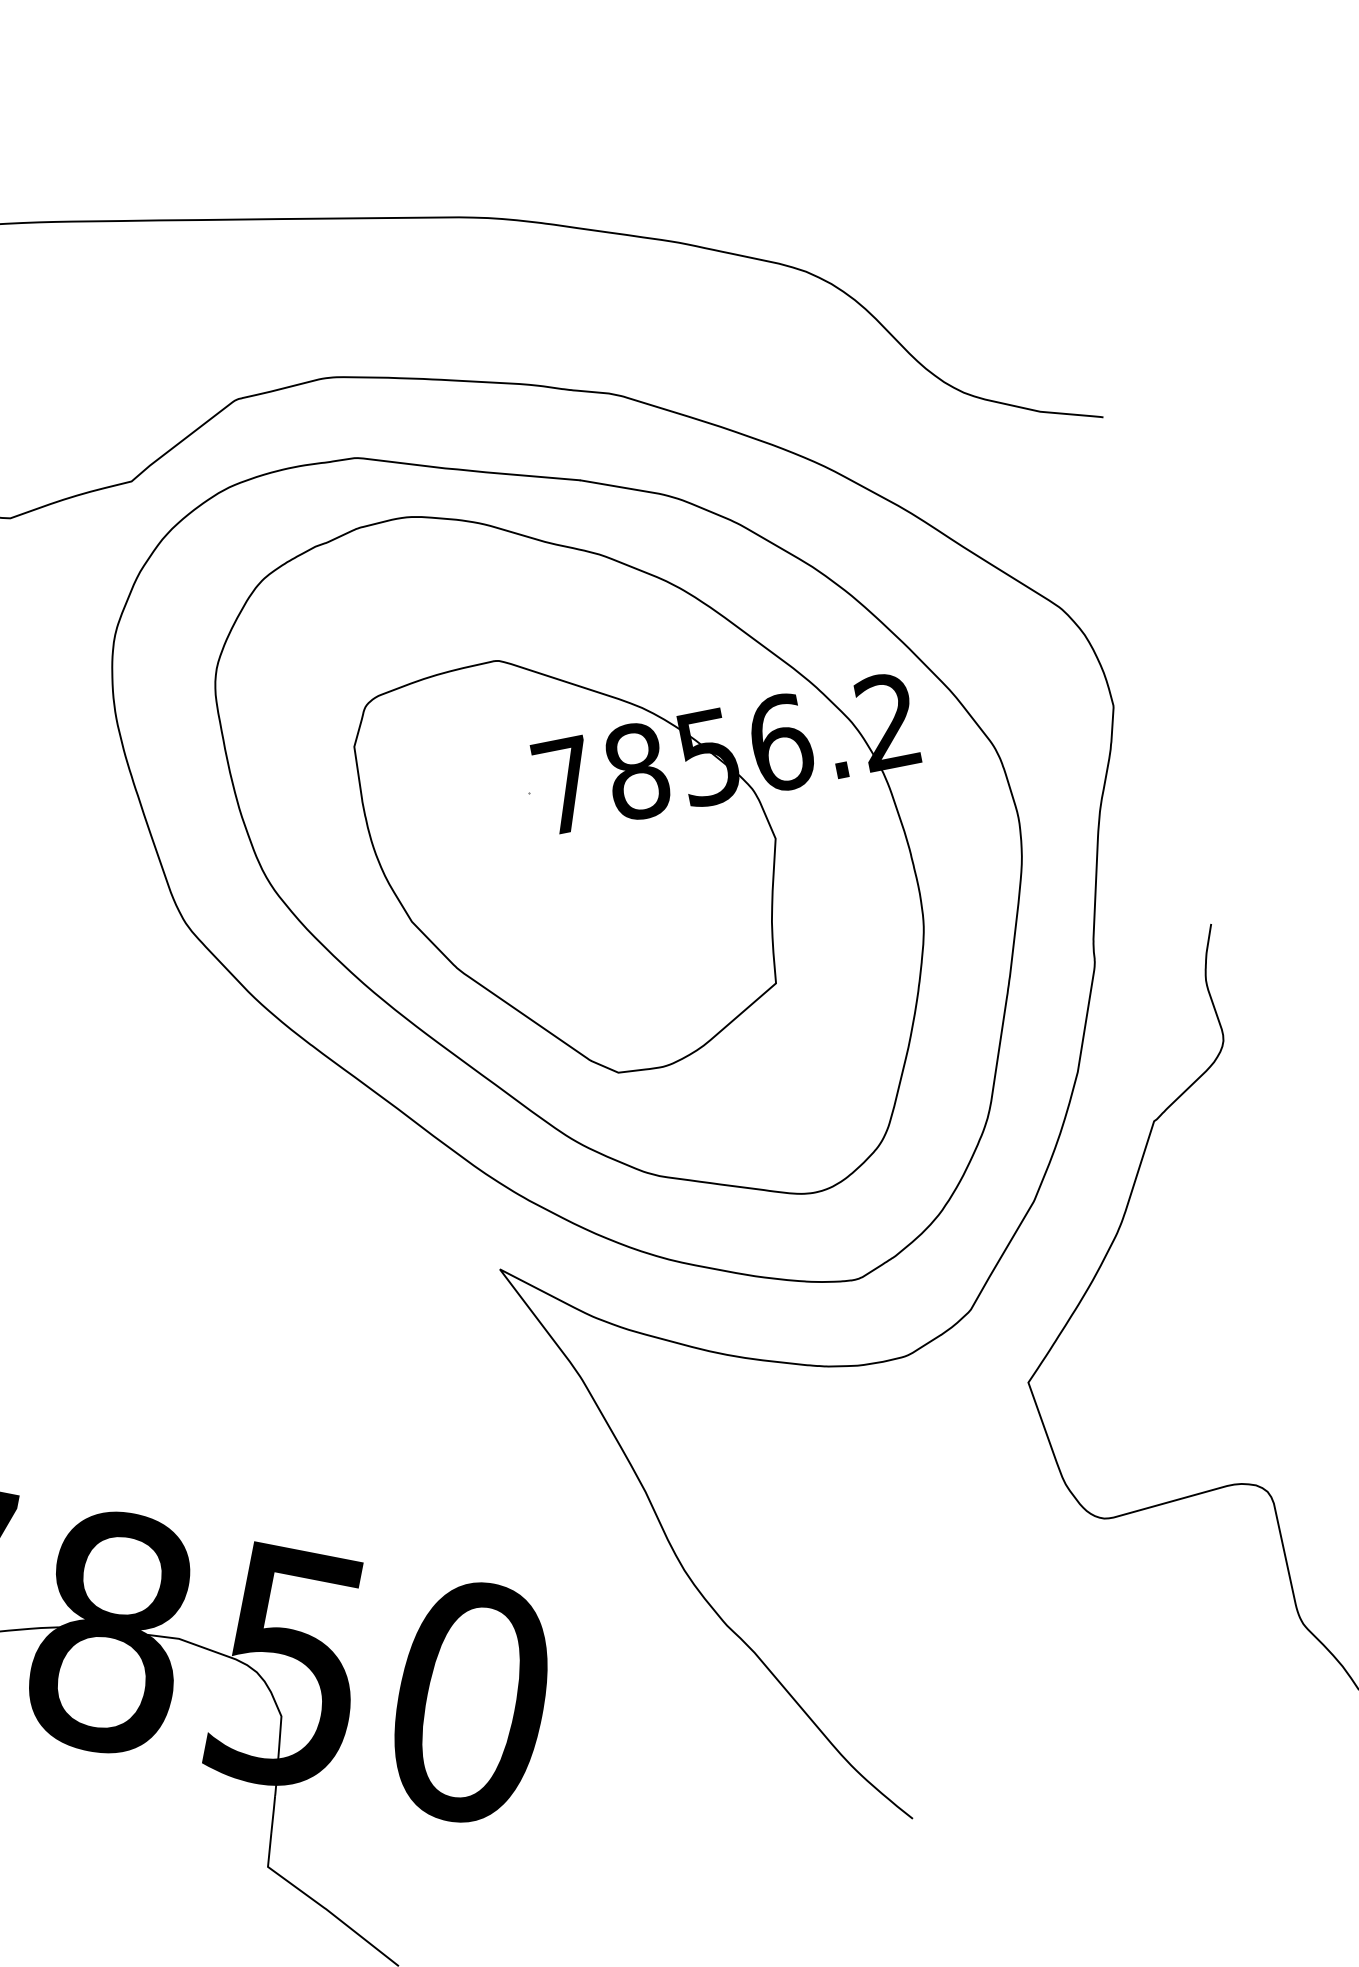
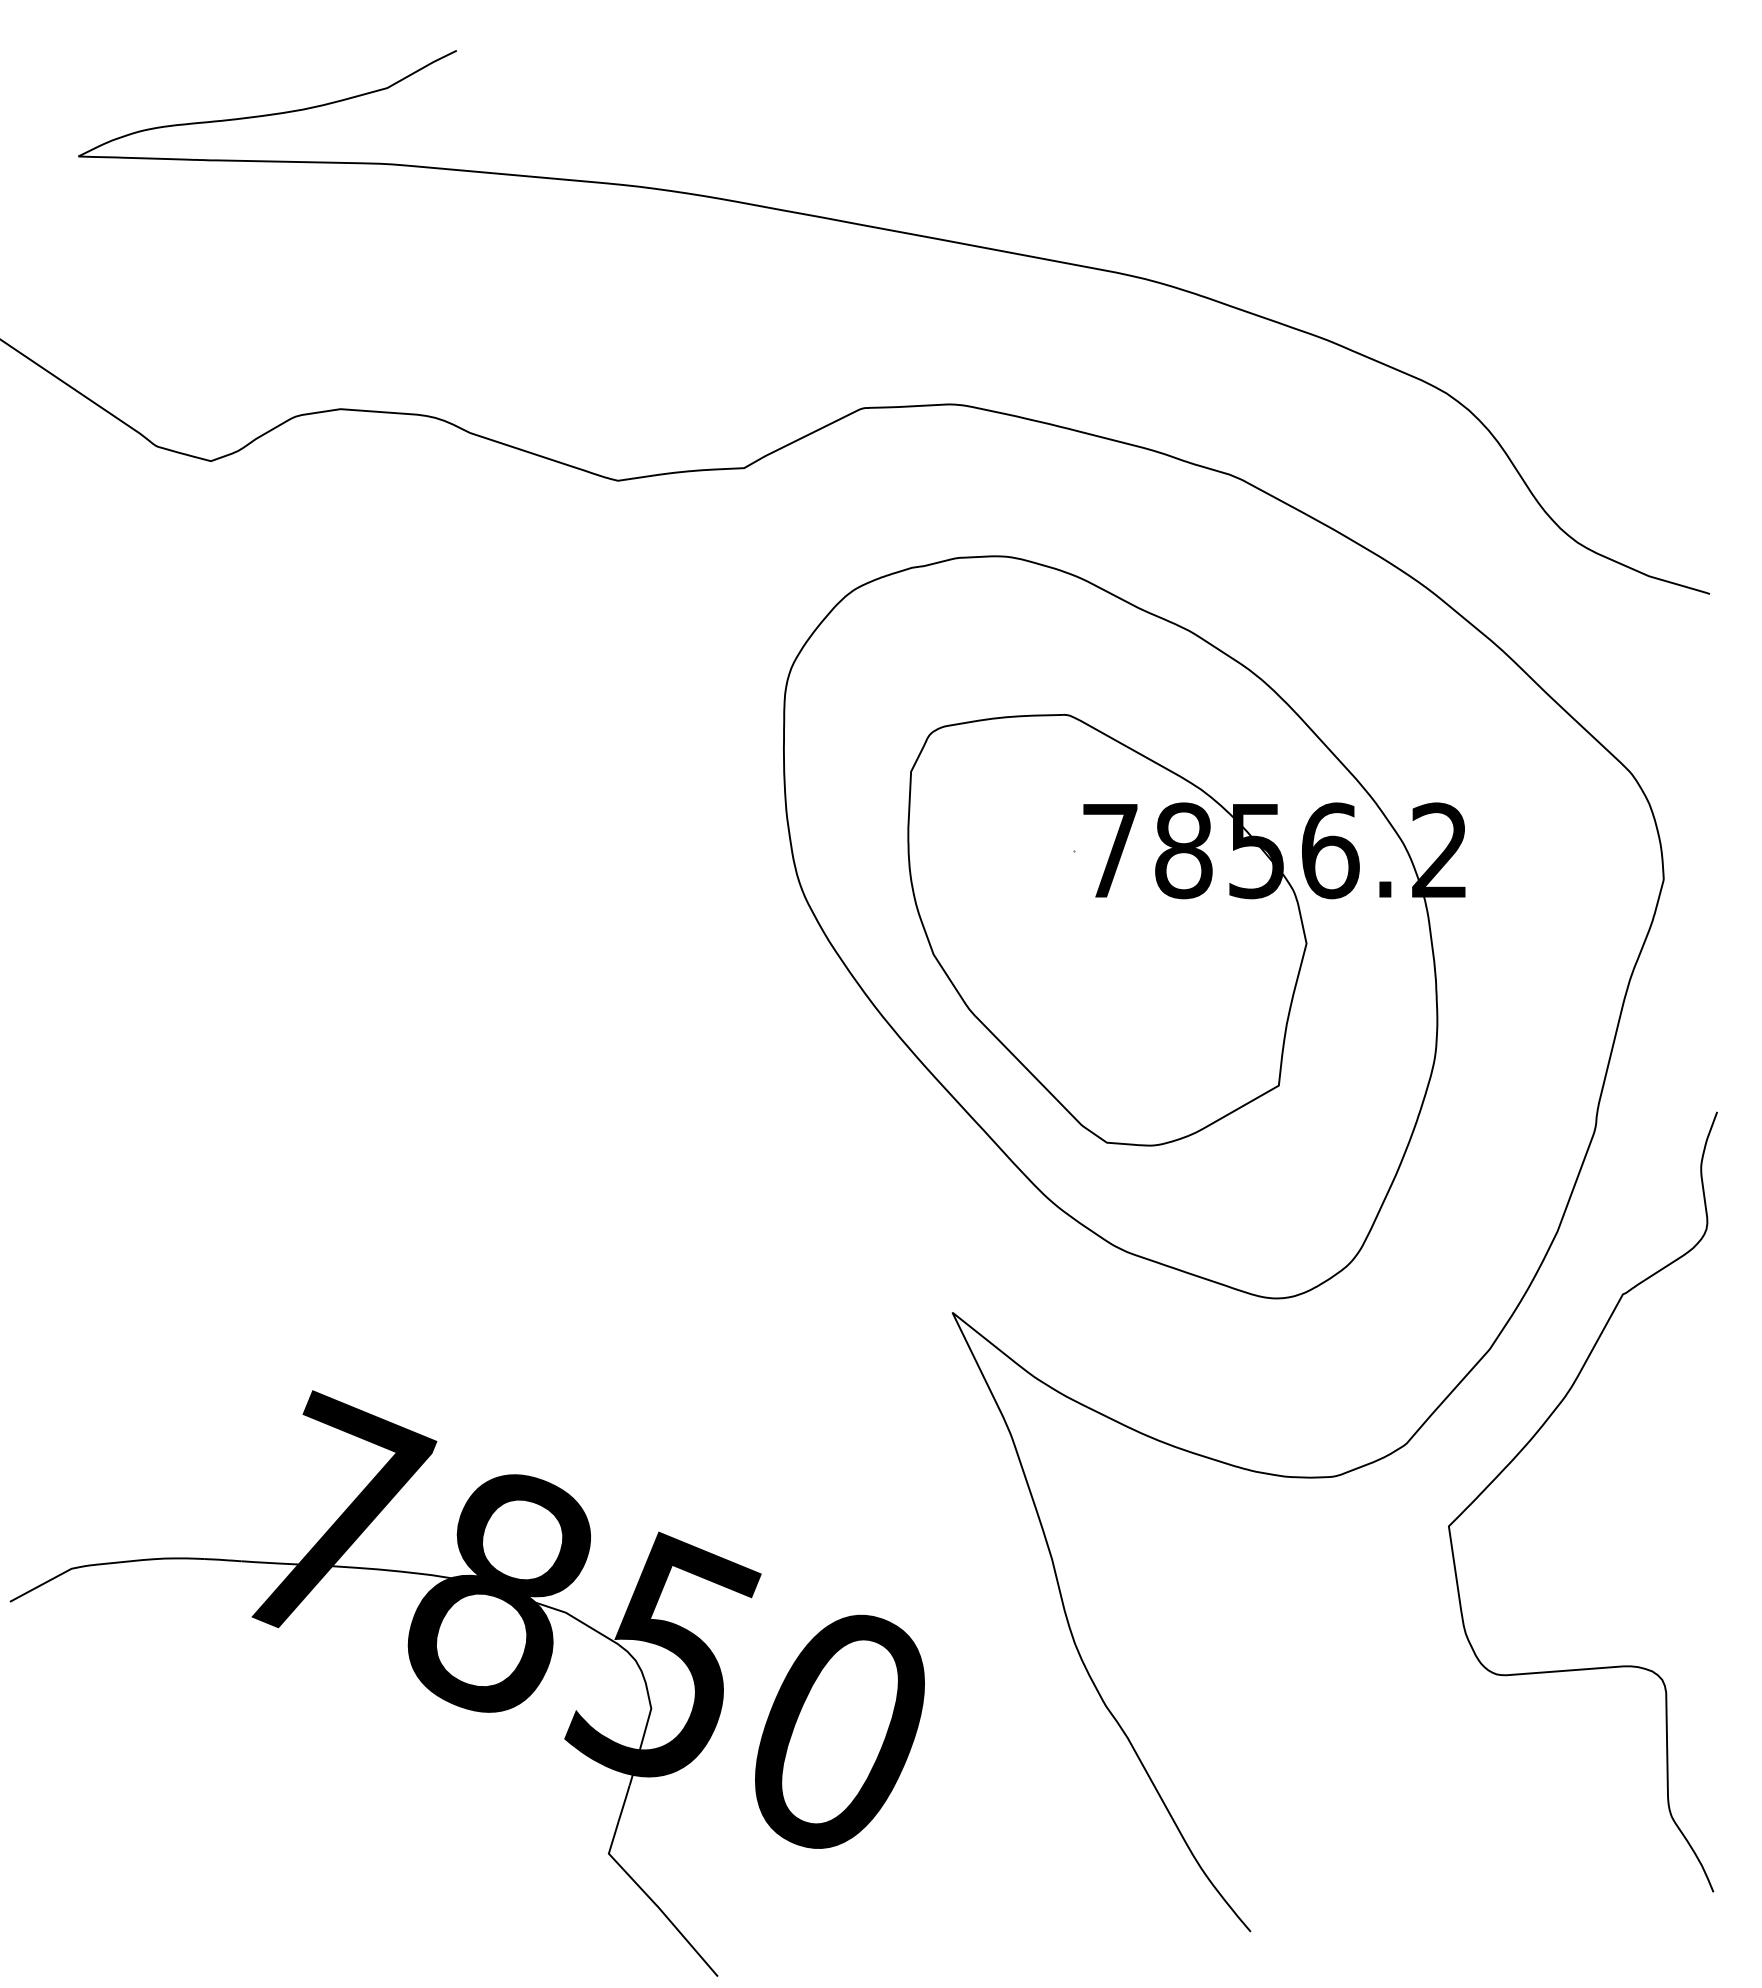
part: (587, 870) -> (1115, 938), removed

